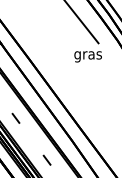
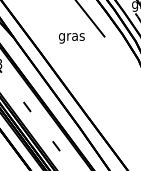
text: (87, 56) -> (71, 38), moved

